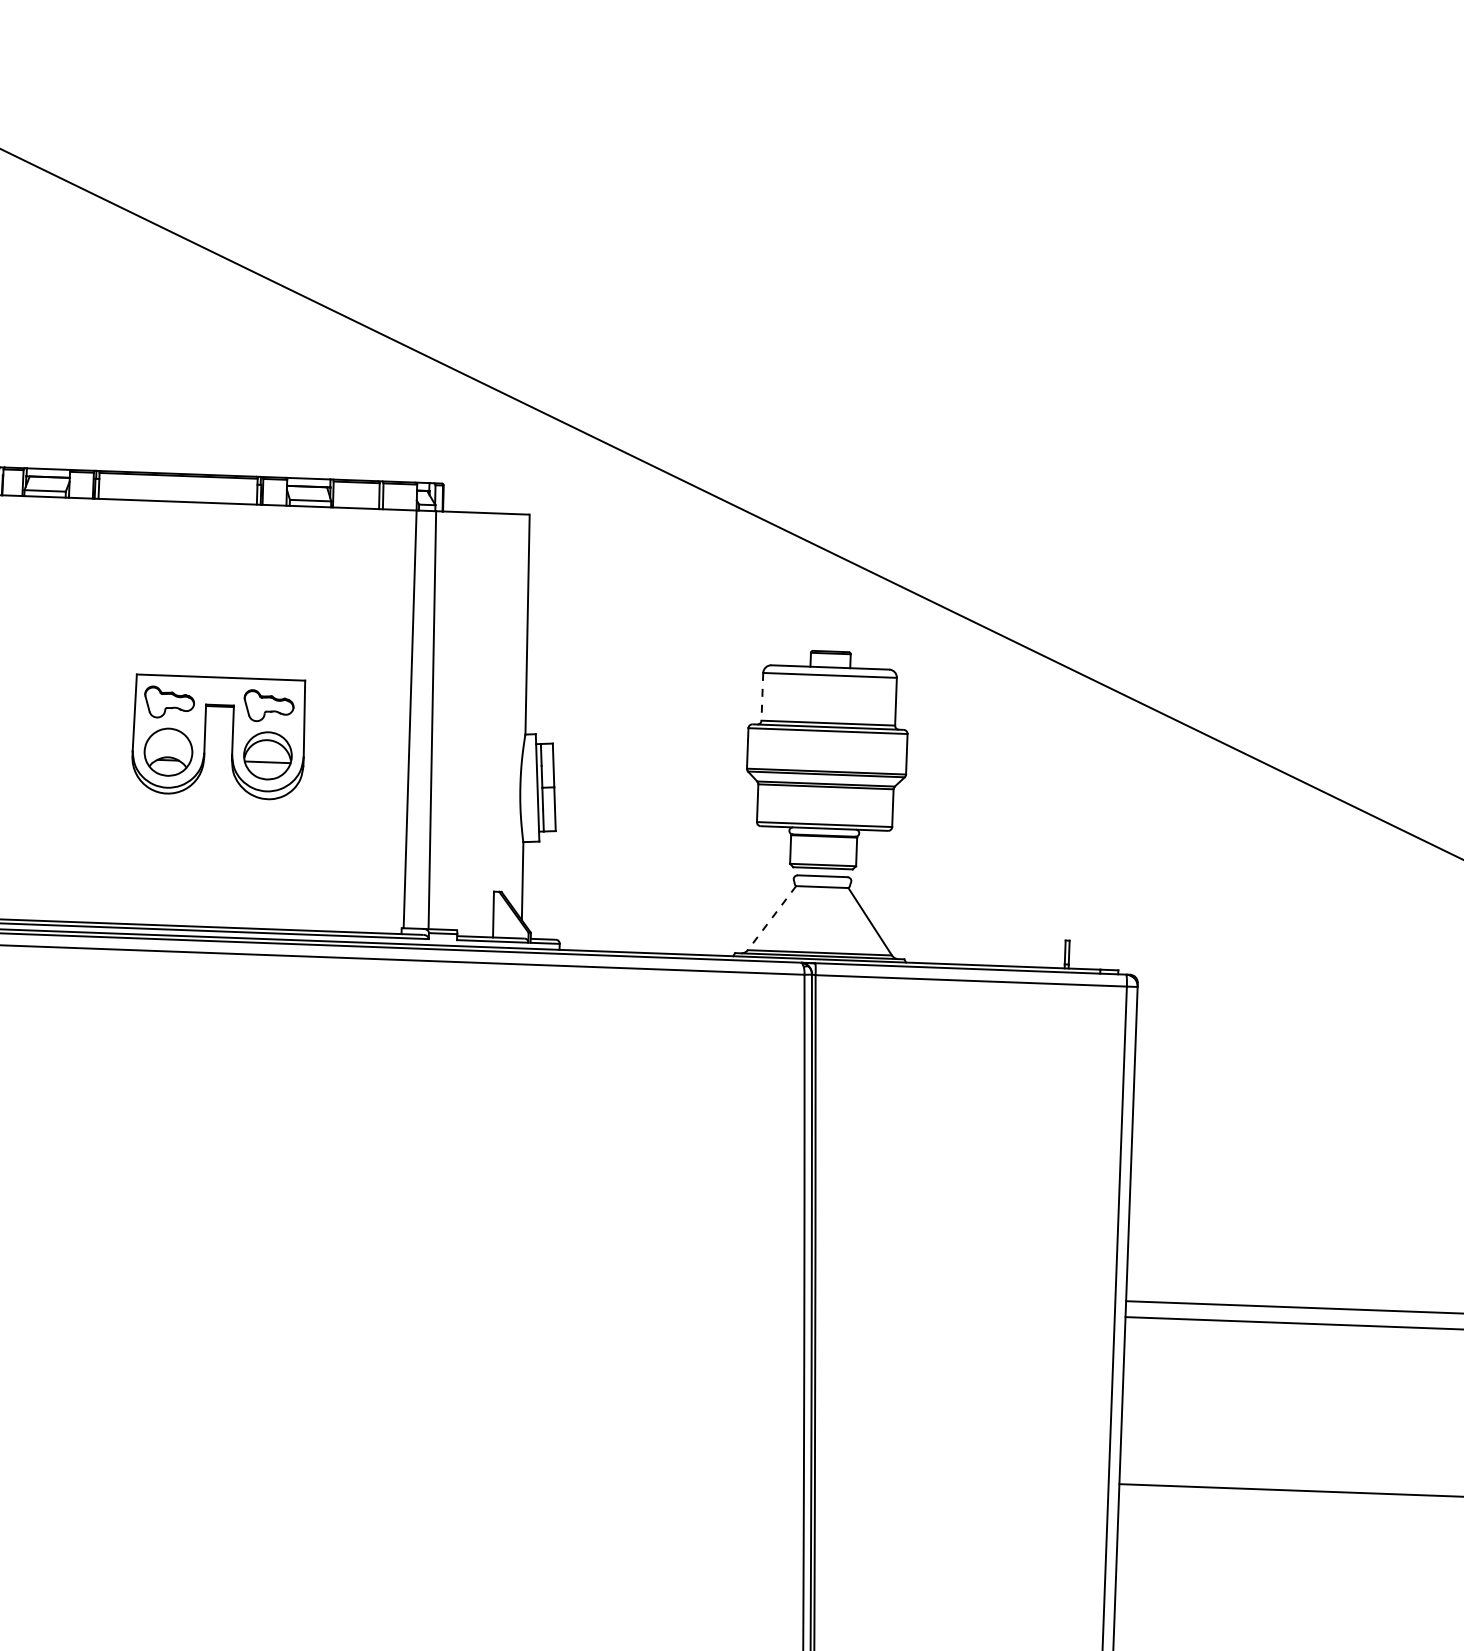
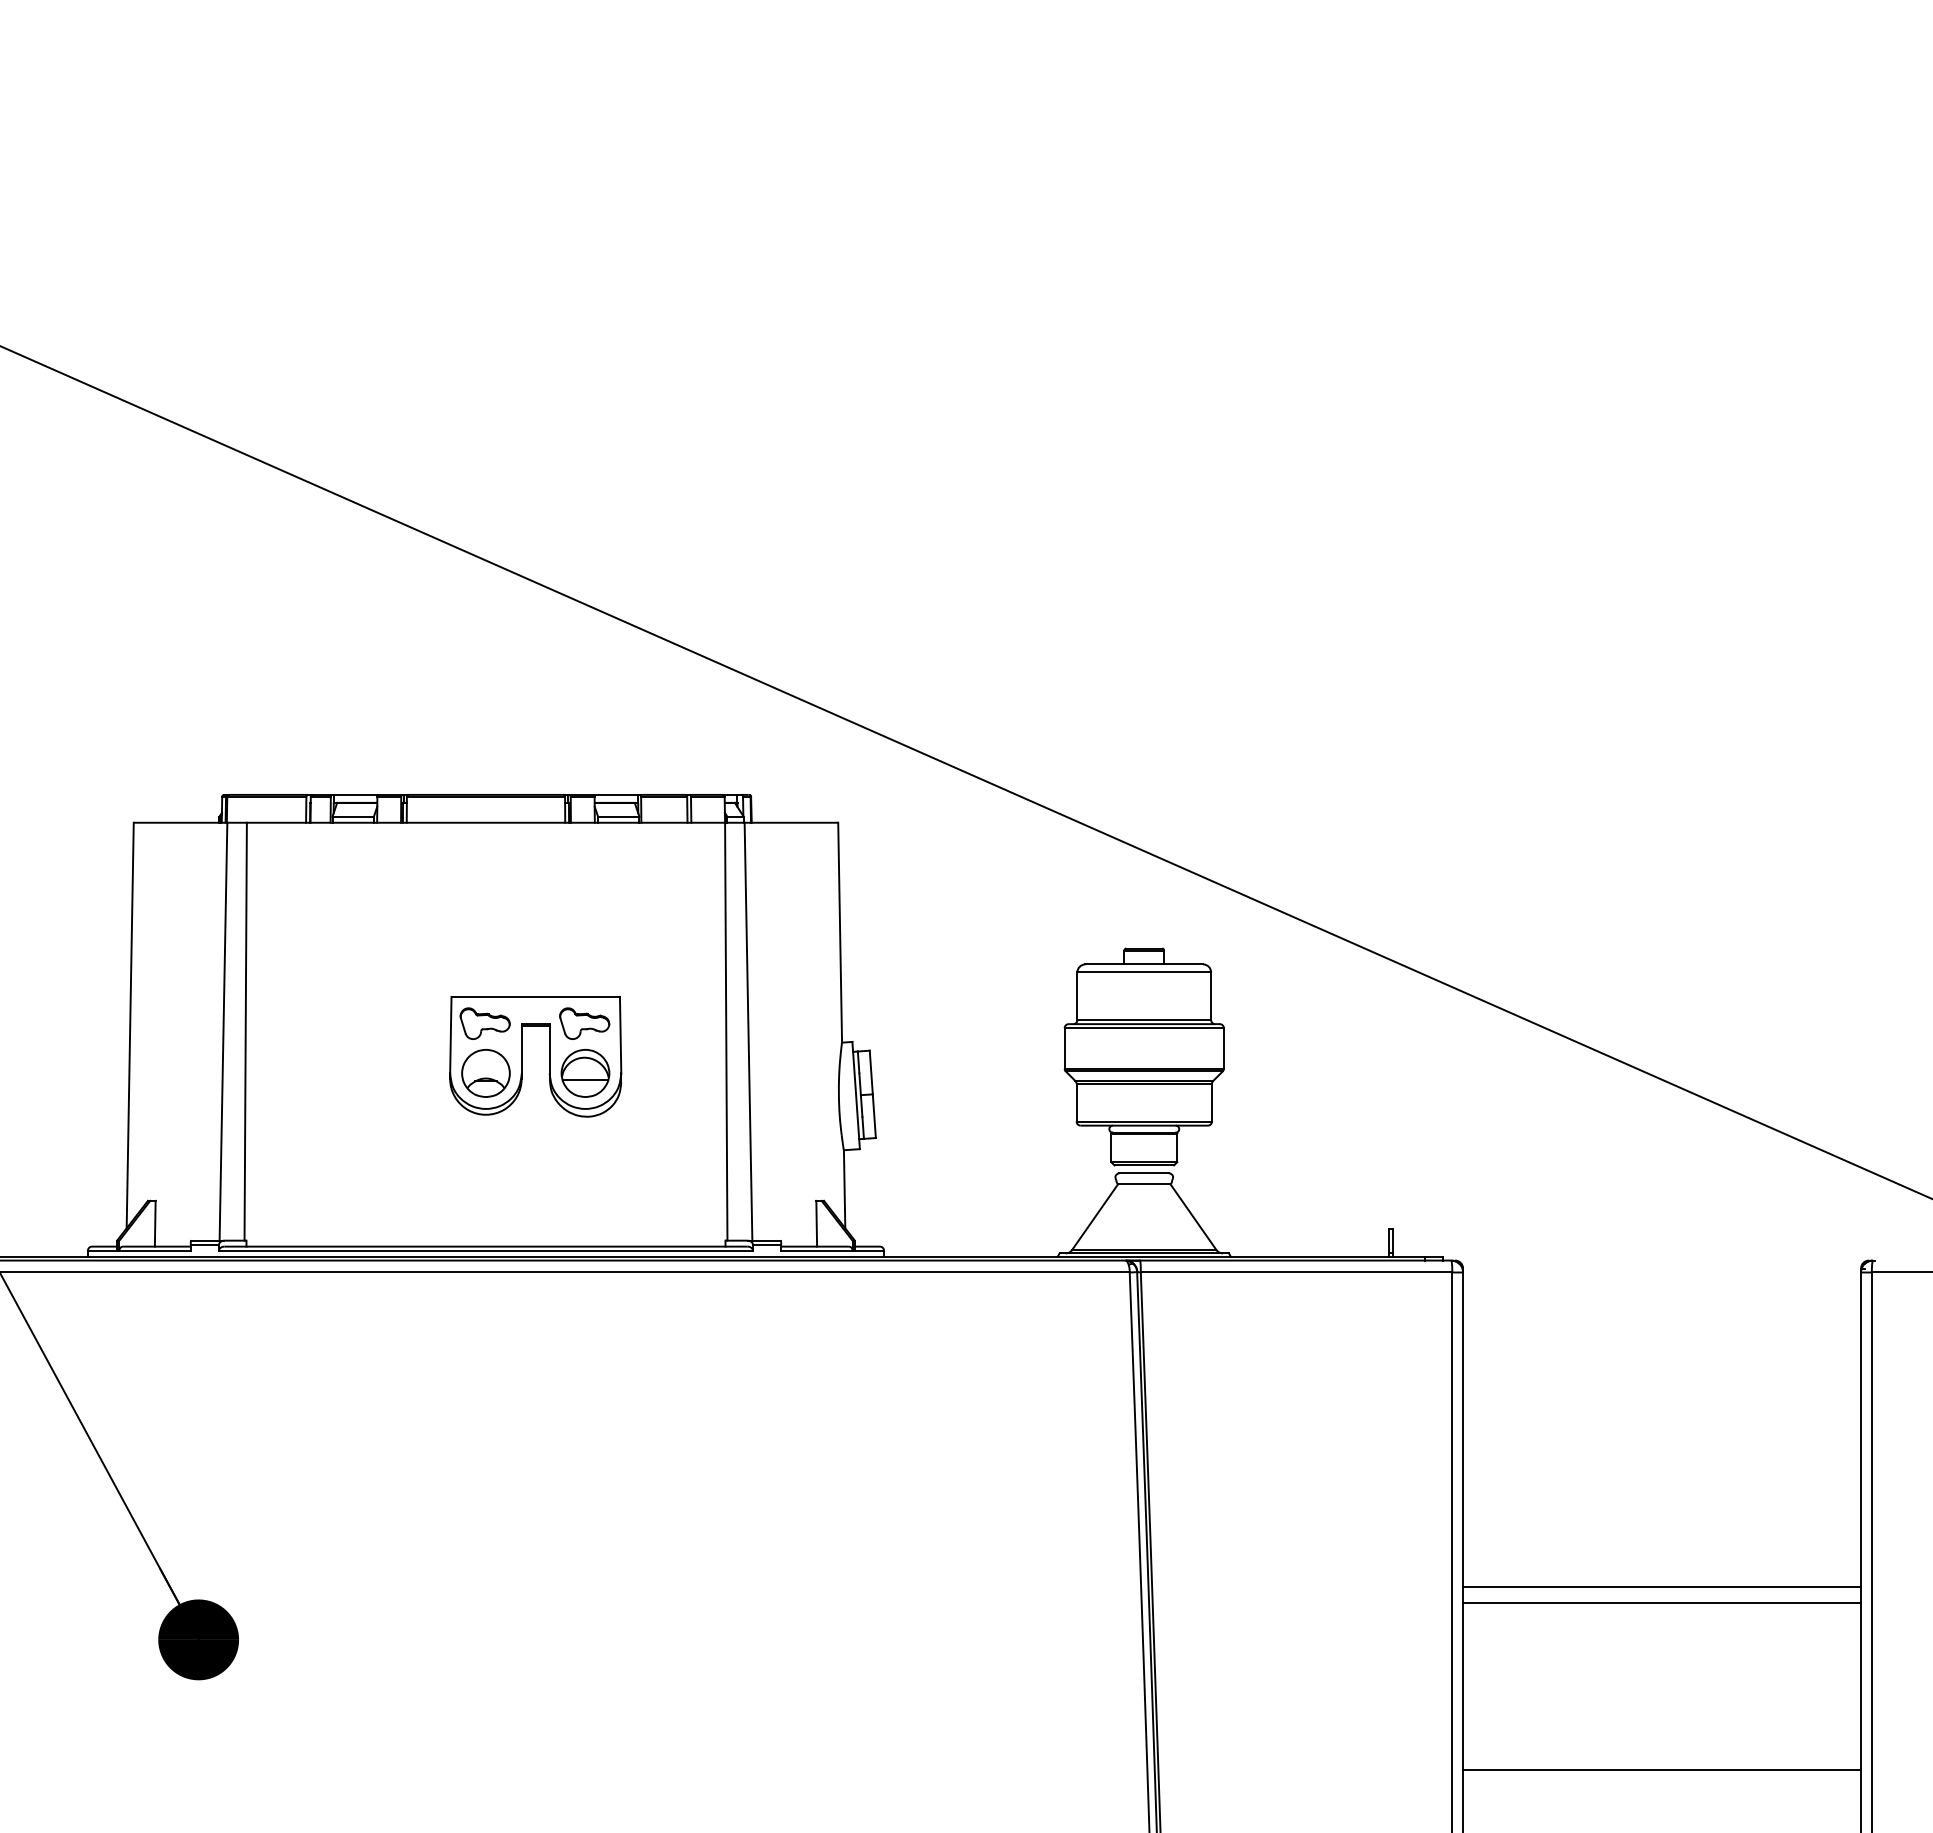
line: (762, 697) -> (1077, 996), dashed -> solid
line: (771, 918) -> (1094, 1217), dashed -> solid

